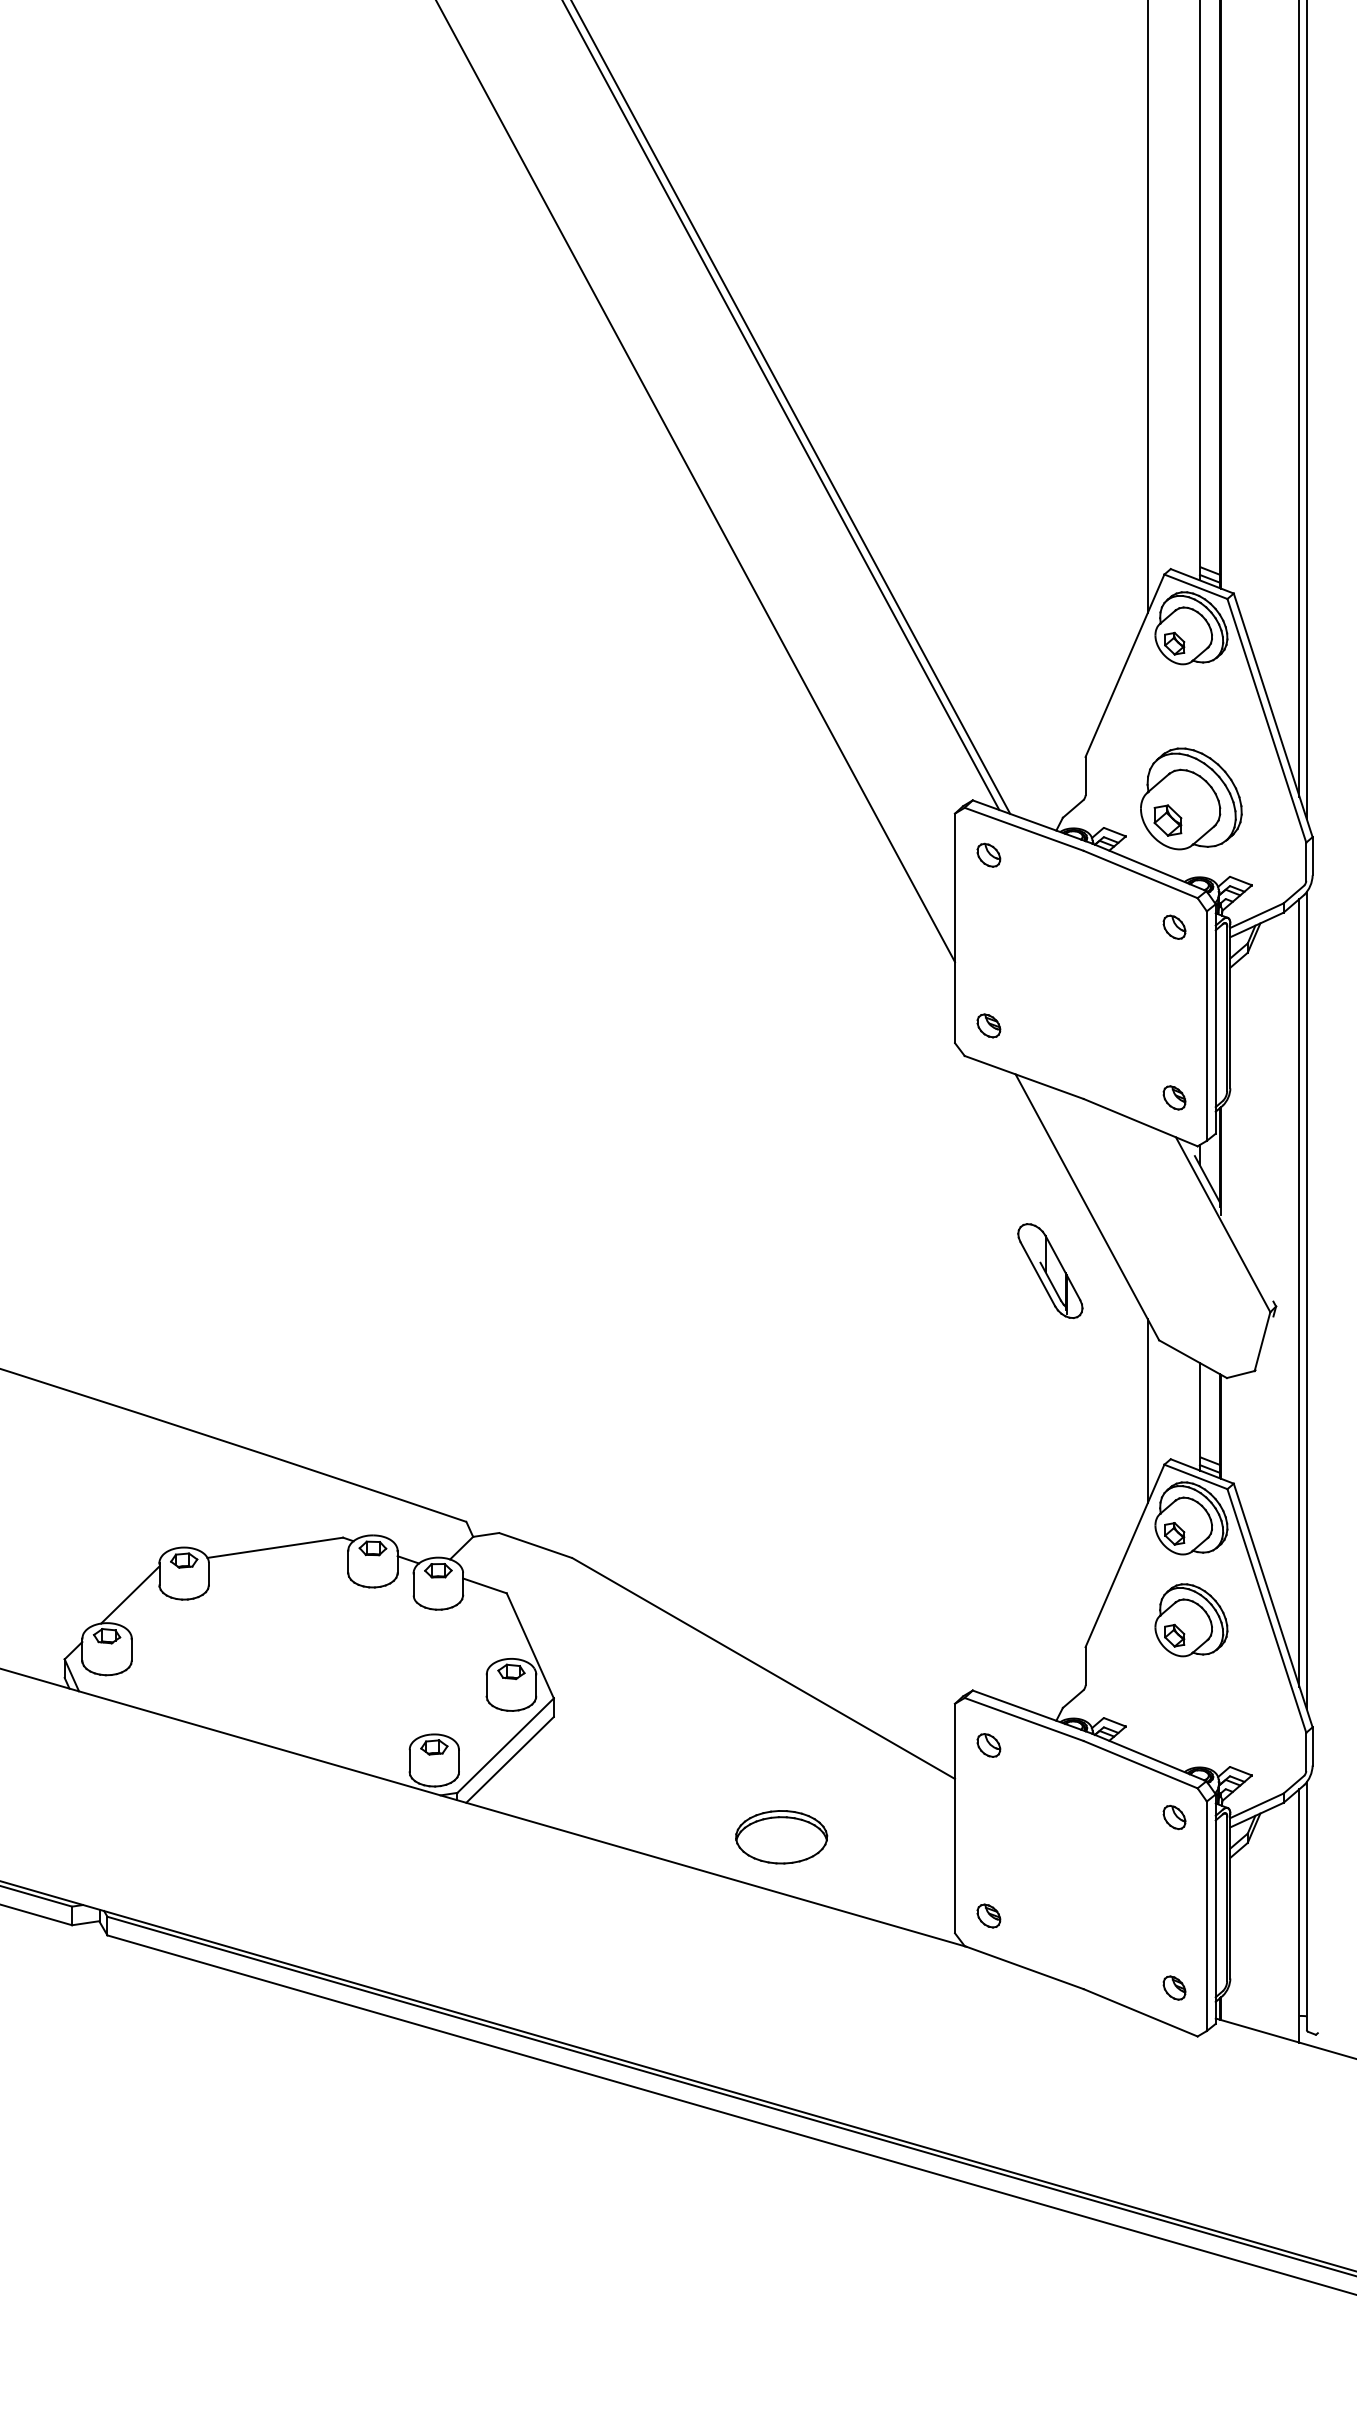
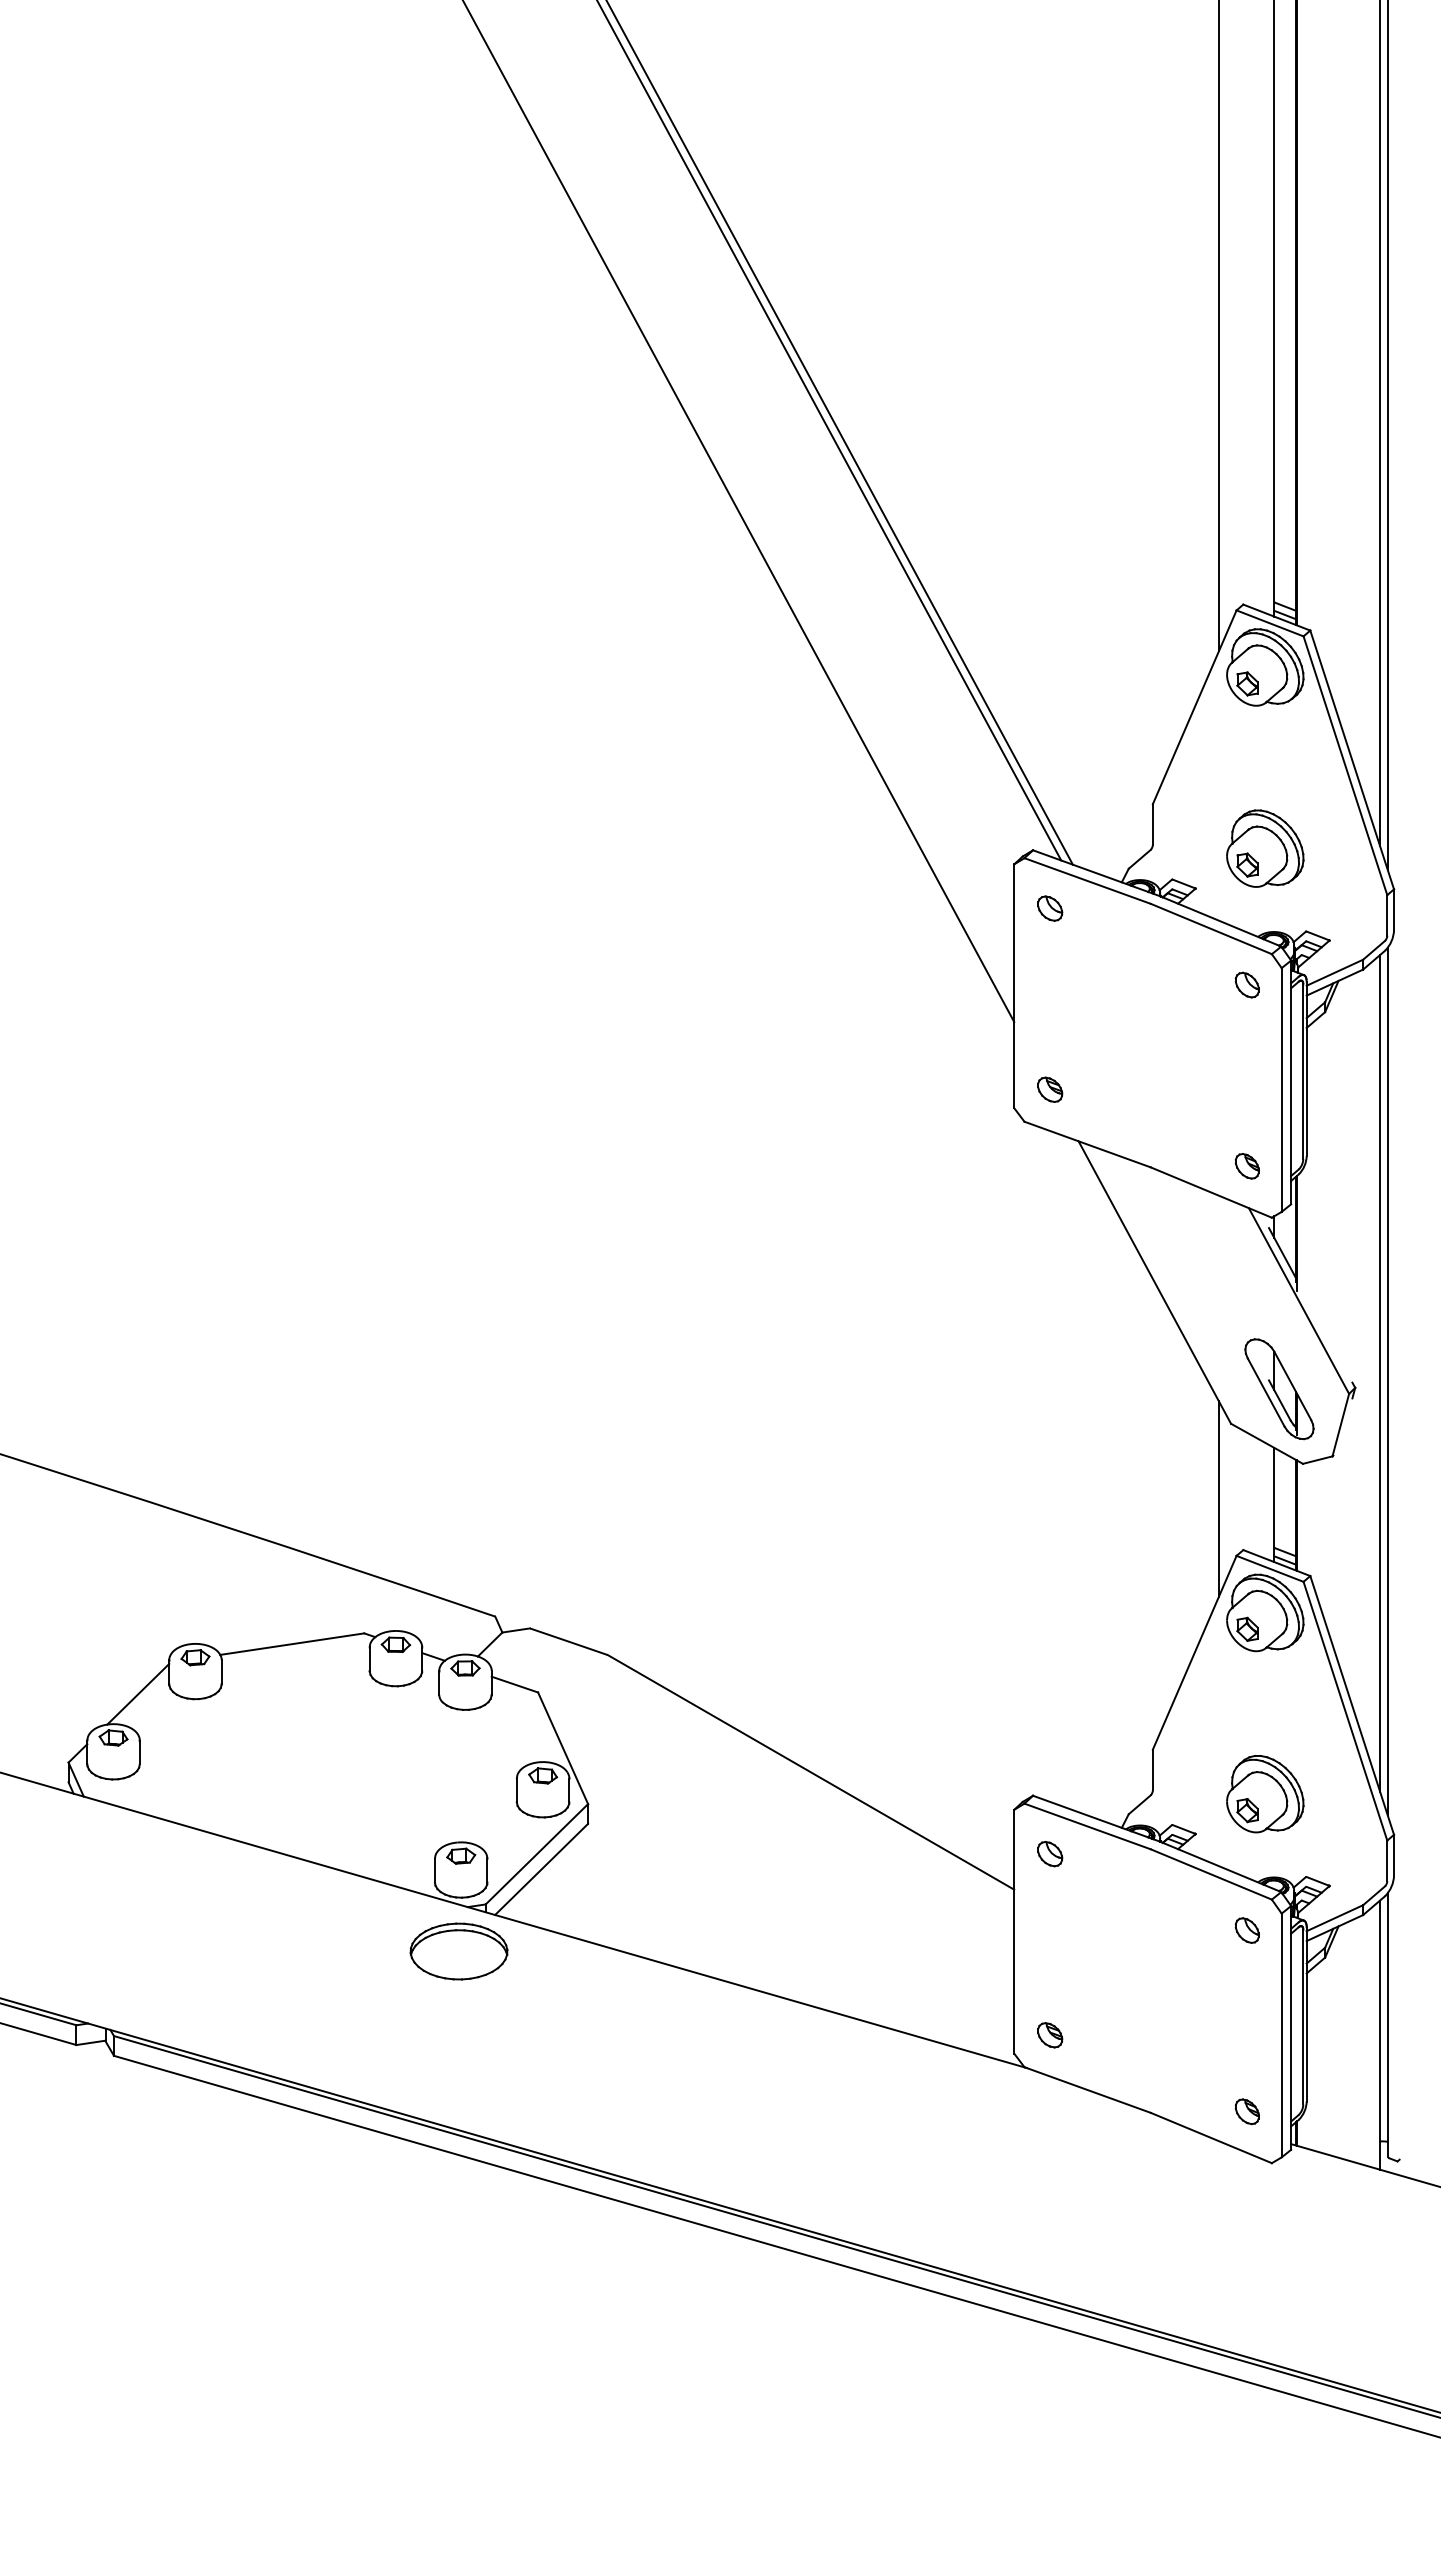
part: (1191, 798) -> (1265, 848), size x0.71
part: (1050, 1271) -> (1279, 1389), moved
part: (1191, 1620) -> (1265, 1794), moved
part: (781, 1837) -> (458, 1951), moved

